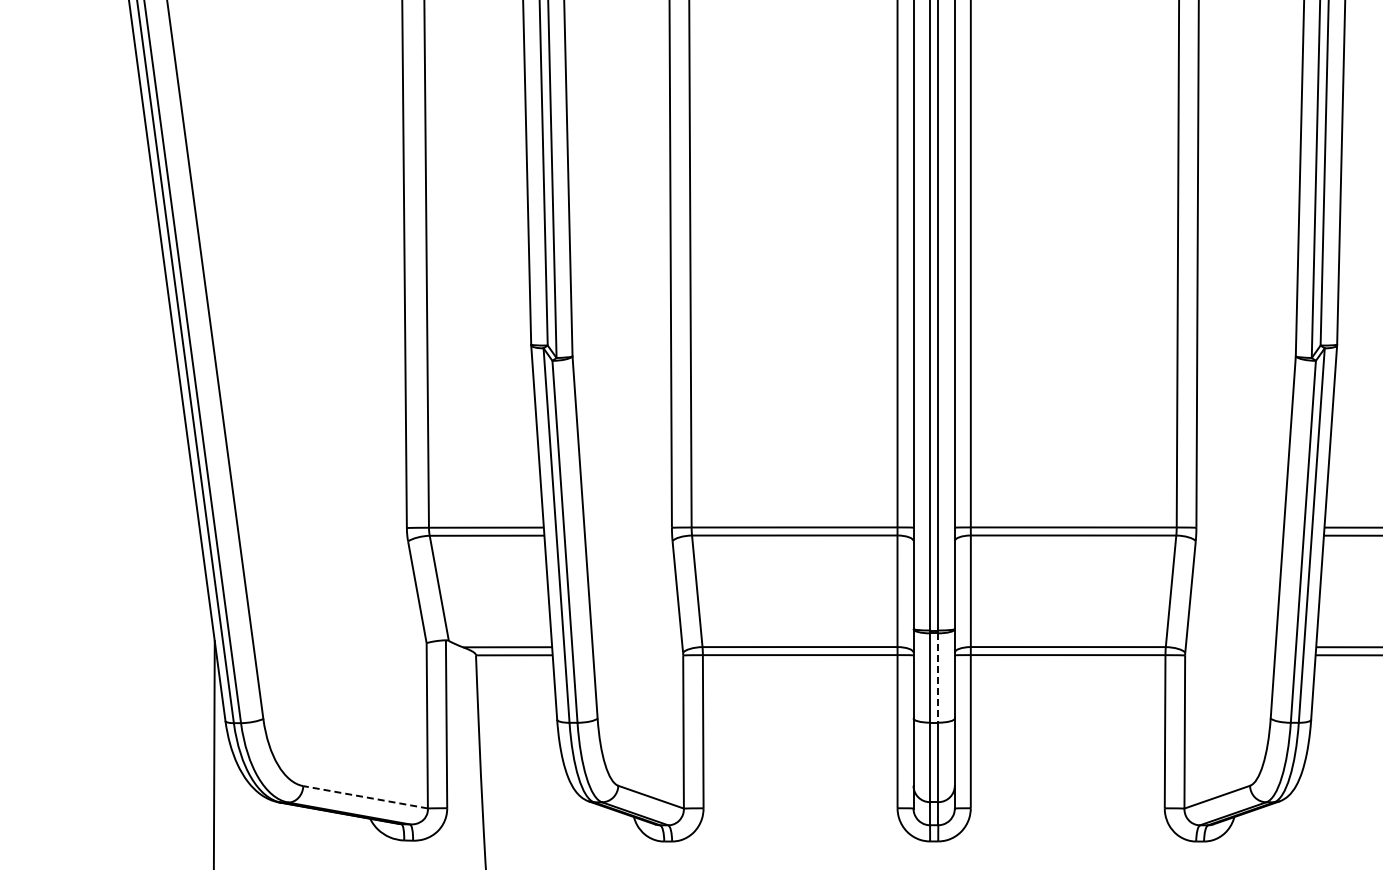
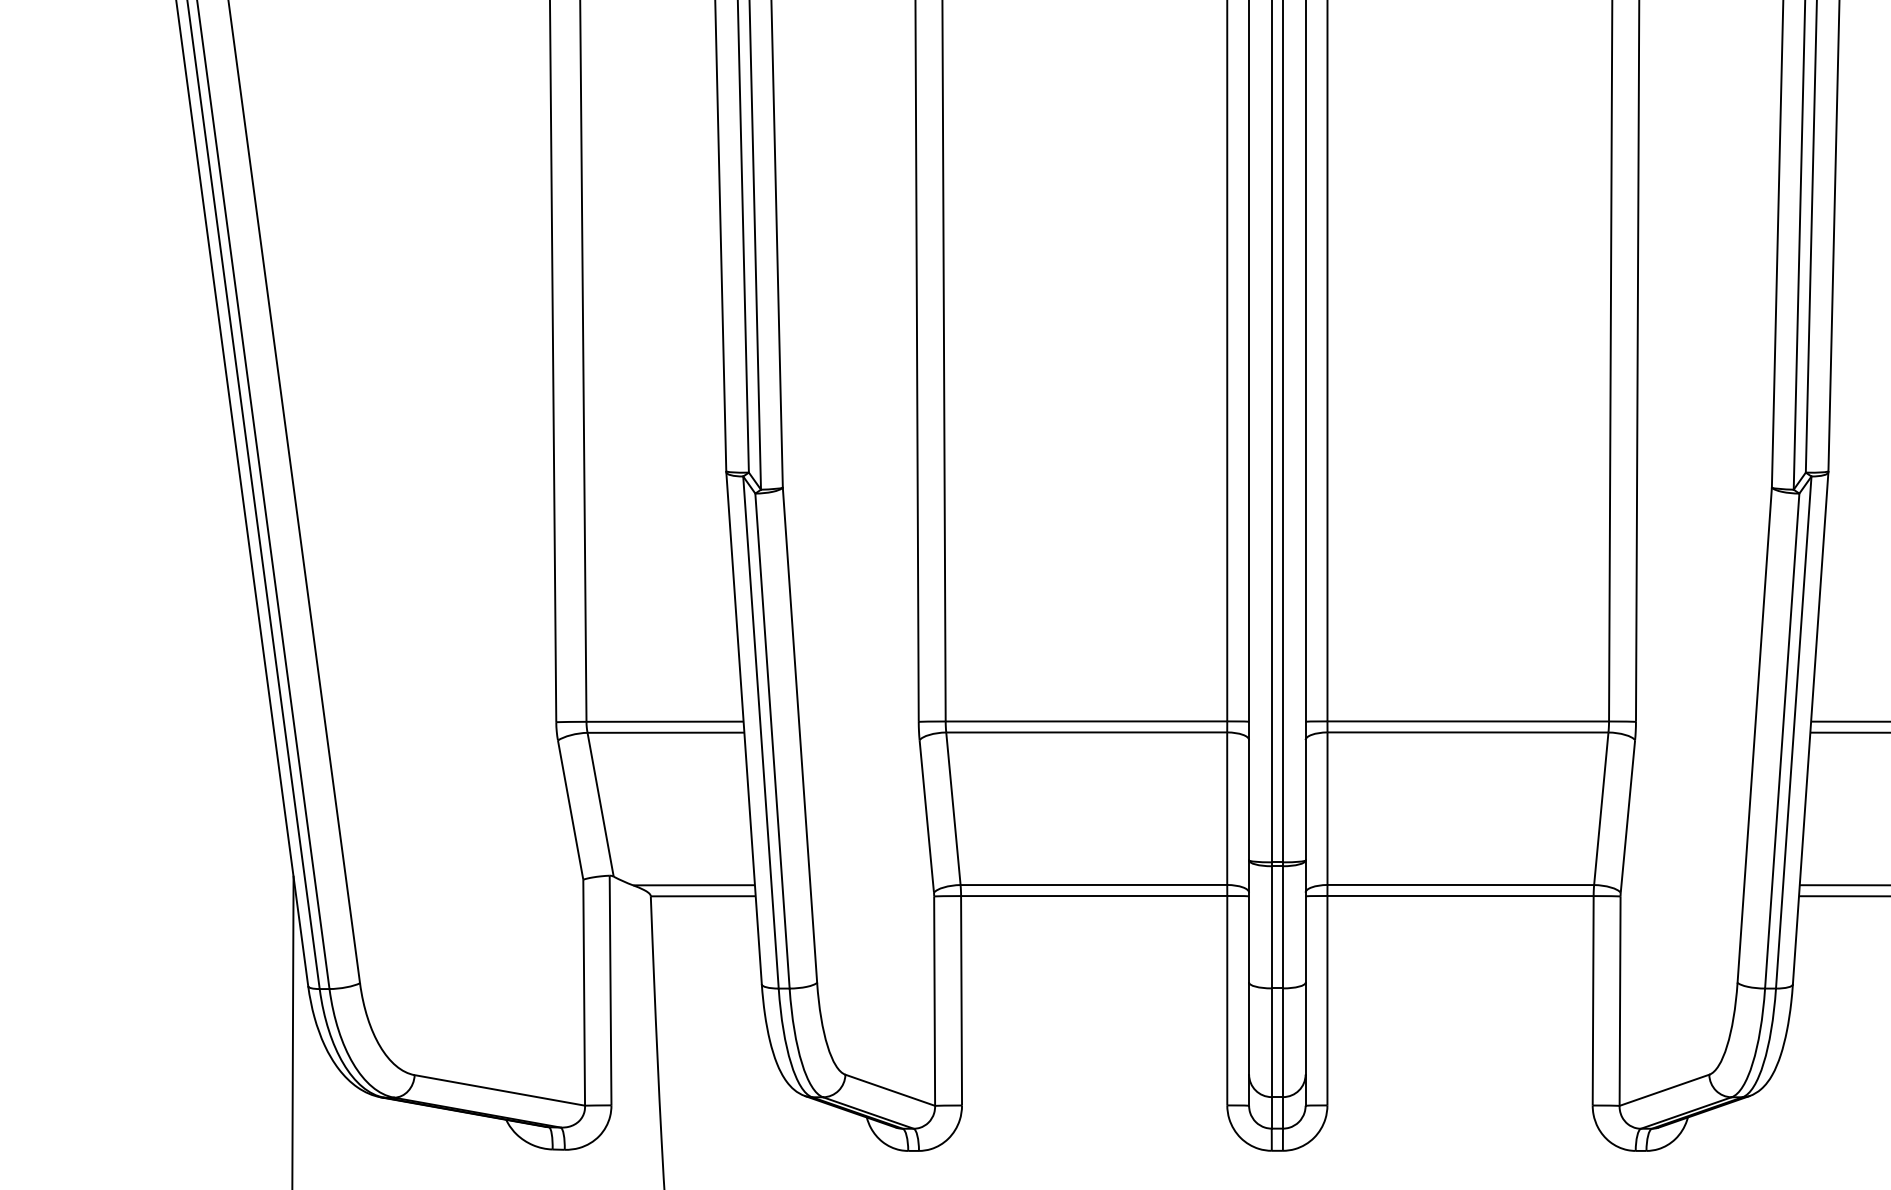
line: (938, 678) -> (1283, 927), dashed -> solid
line: (365, 797) -> (499, 1090), dashed -> solid

